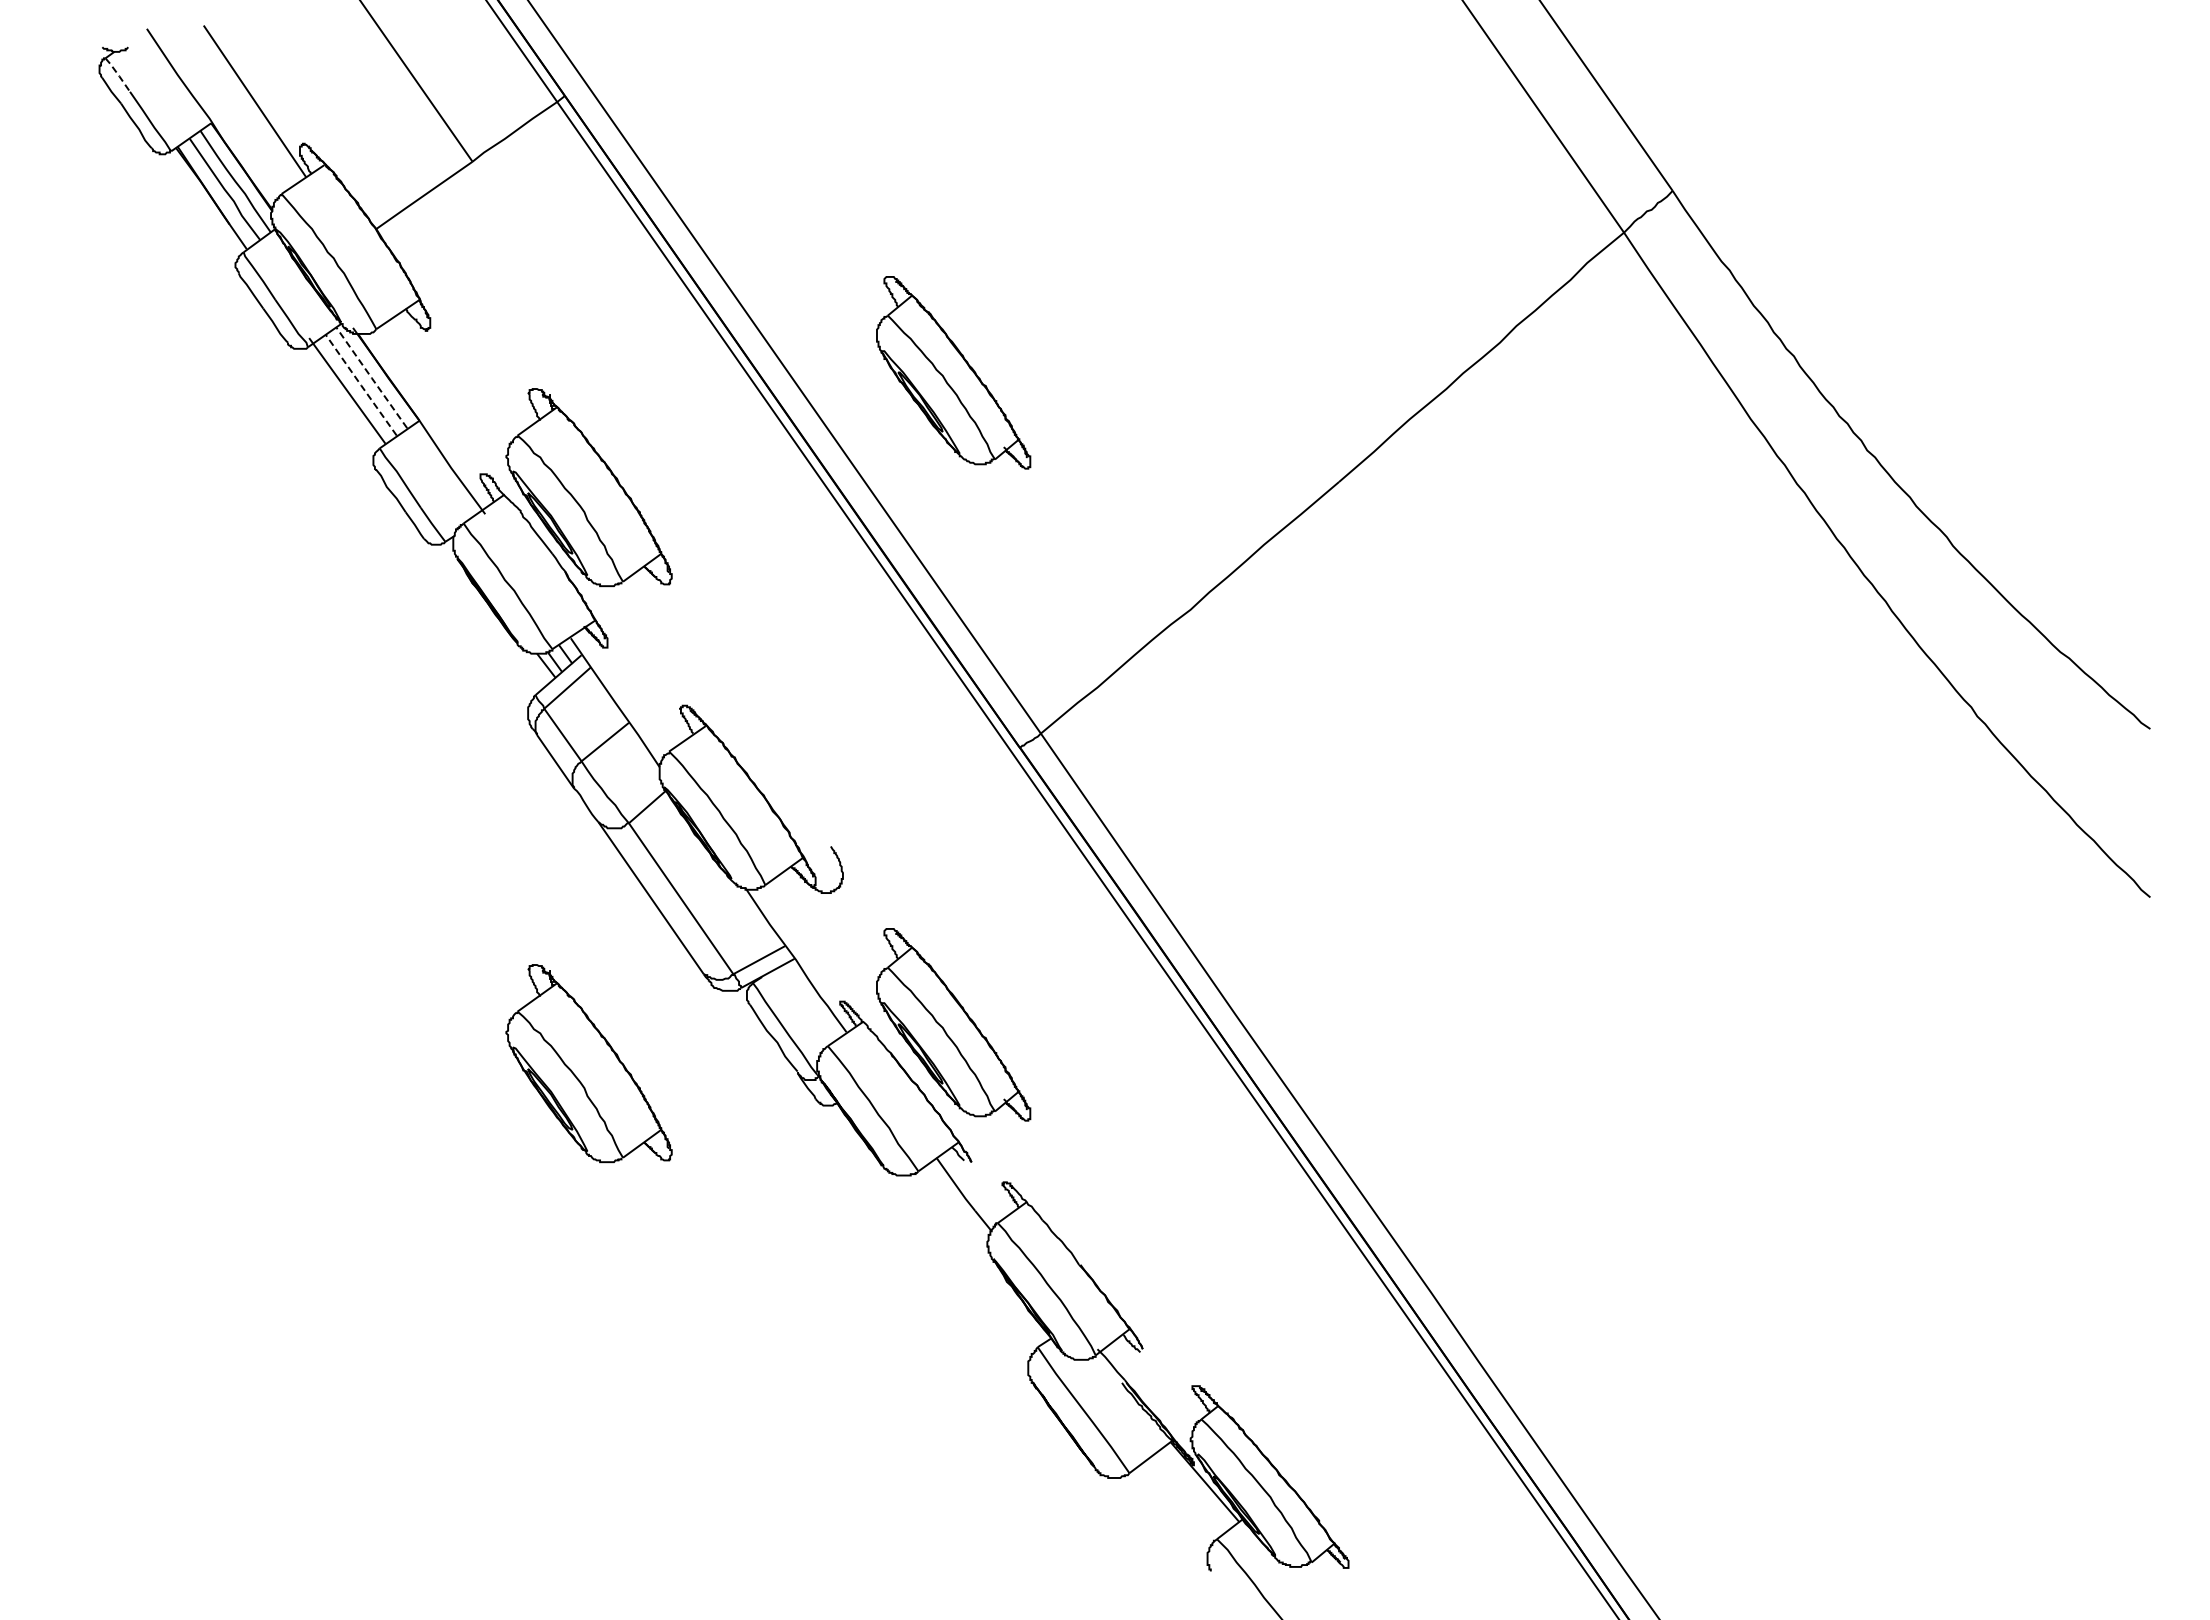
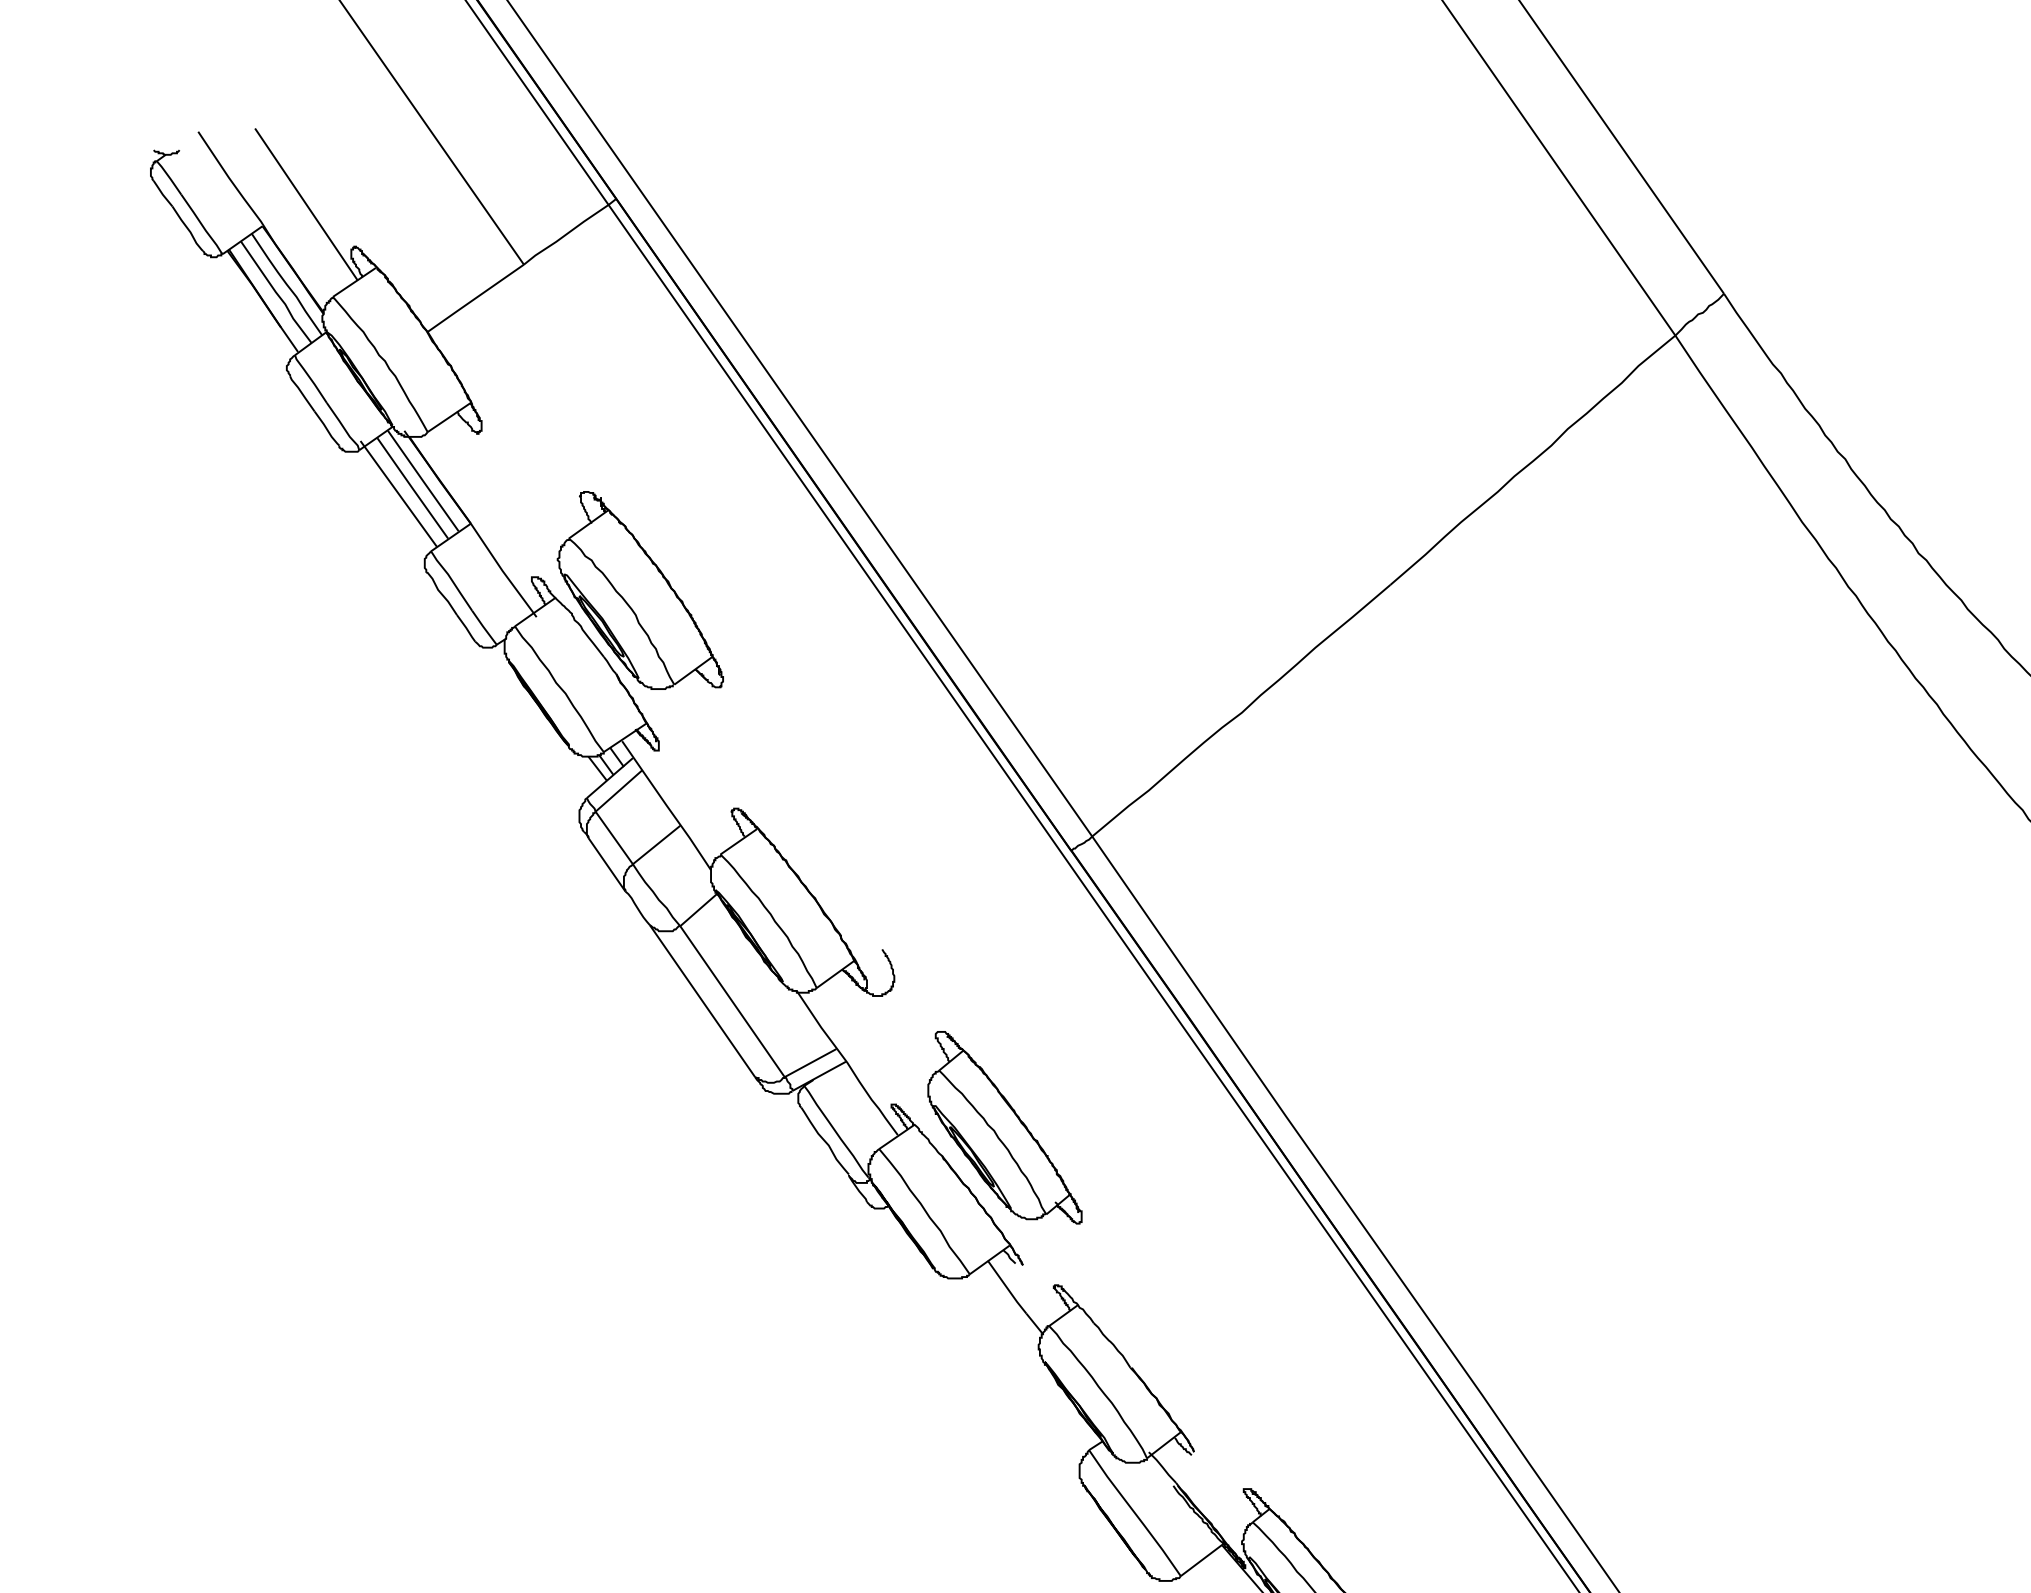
line: (118, 74) -> (169, 177), dashed -> solid
part: (953, 372) -> (1004, 475), removed
line: (371, 378) -> (422, 481), dashed -> solid
line: (361, 385) -> (412, 488), dashed -> solid
part: (588, 1063) -> (639, 1166), removed

